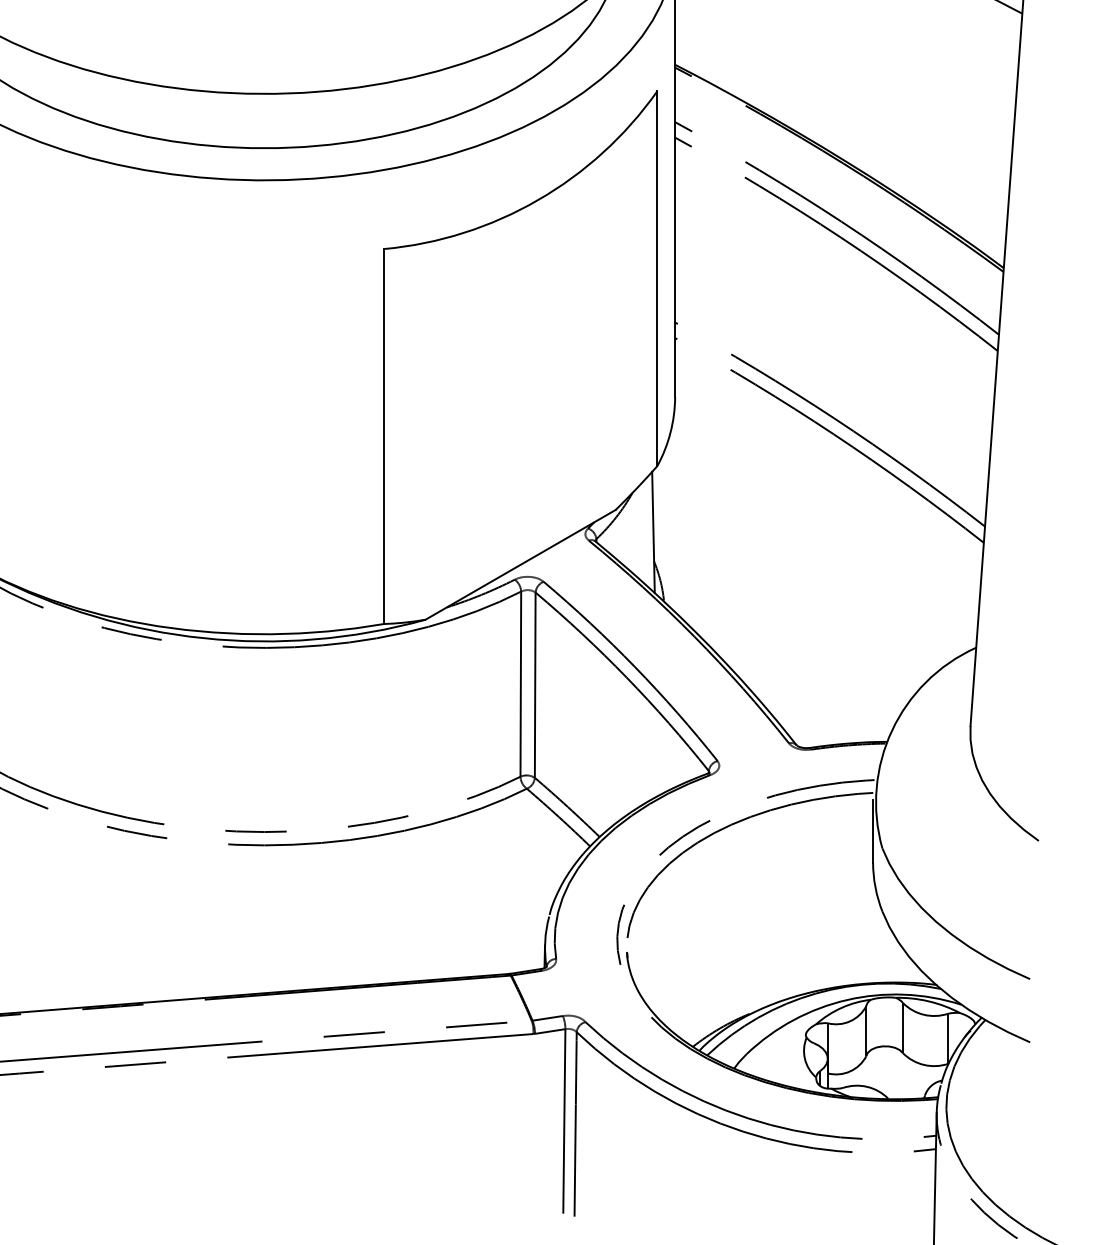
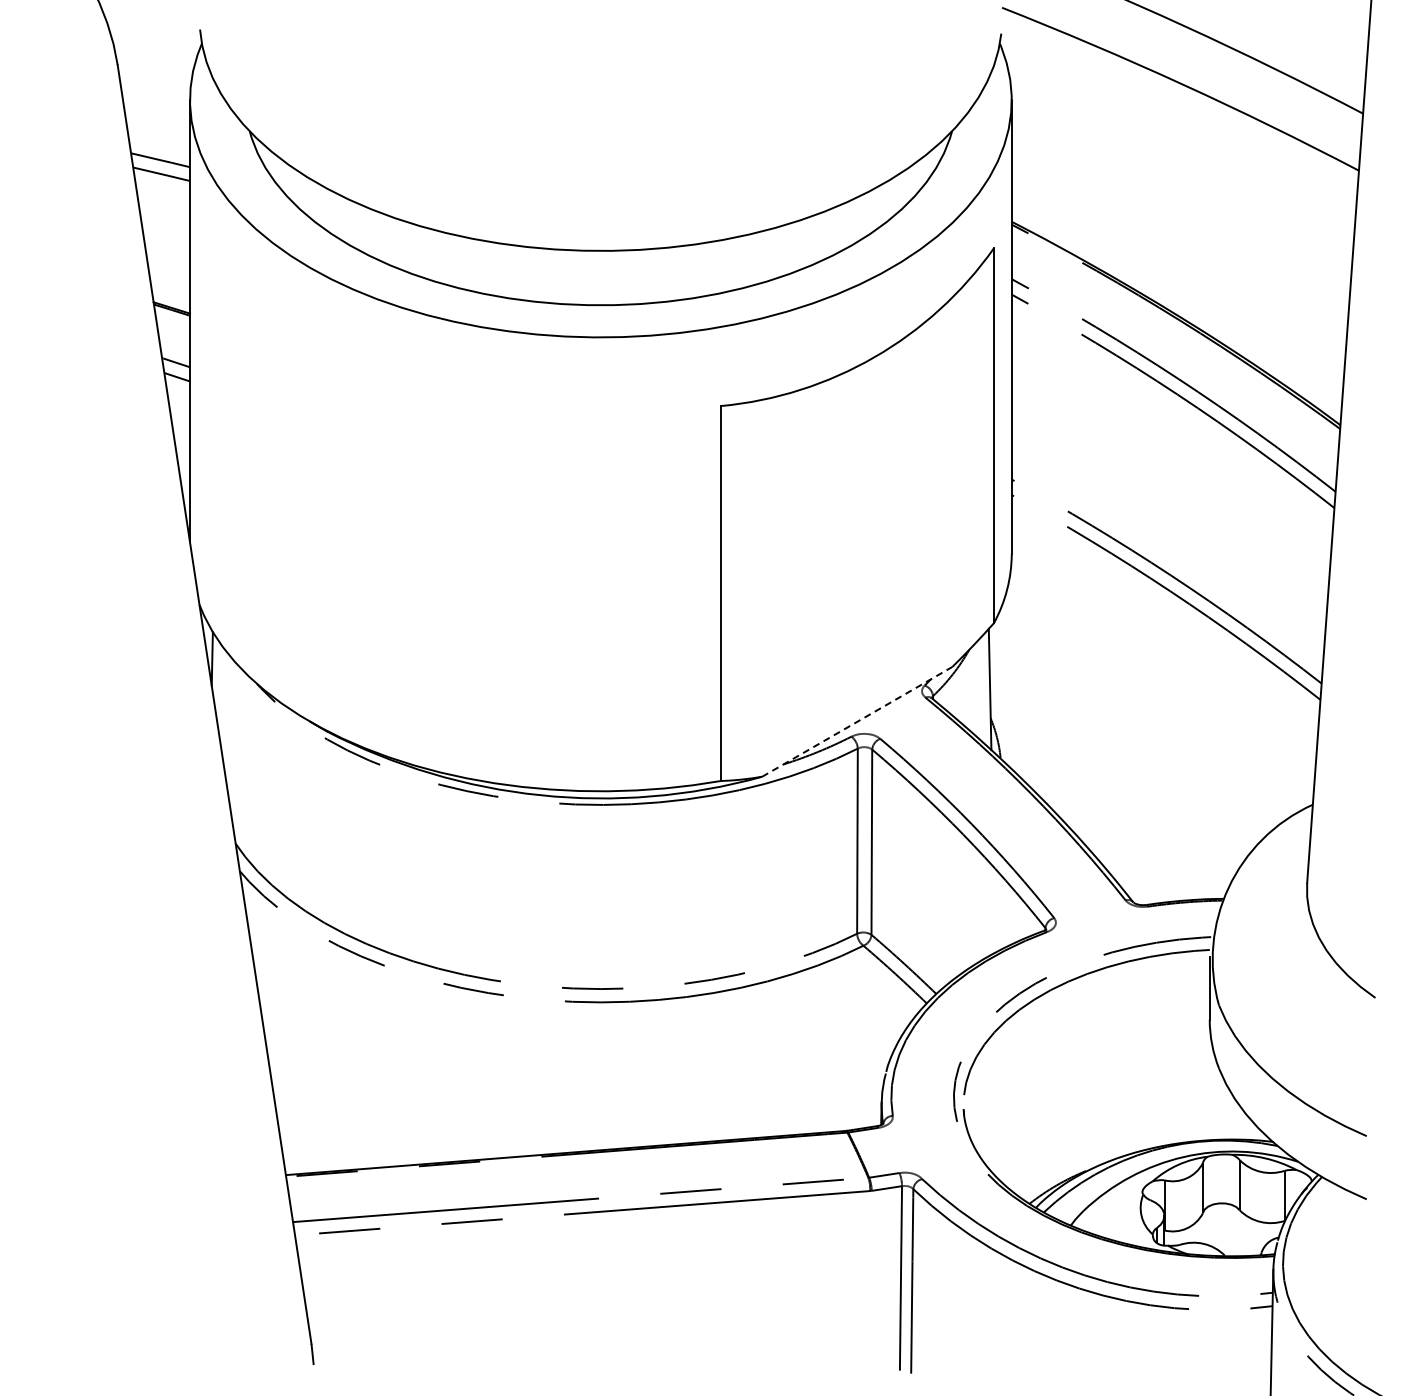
line: (520, 564) -> (857, 721), solid -> dashed

